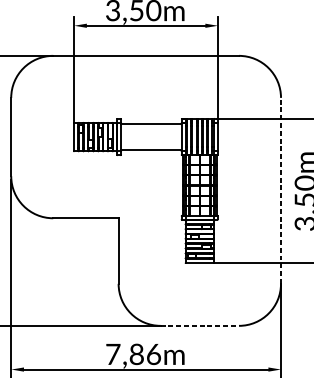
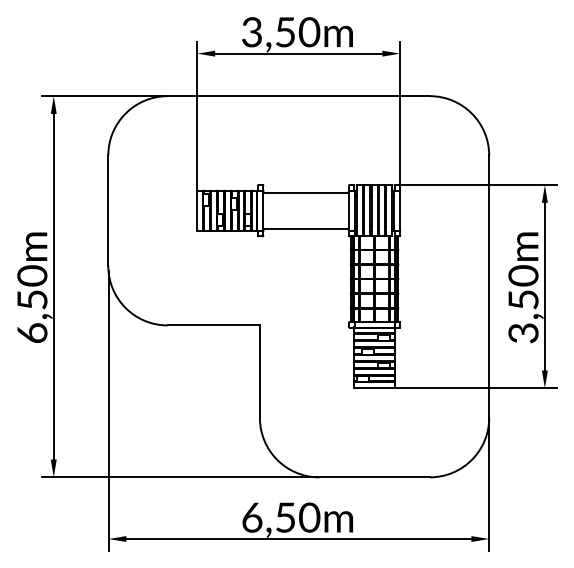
line: (281, 190) -> (489, 286), dashed -> solid
line: (200, 325) -> (375, 477), dashed -> solid
text: (133, 354) -> (281, 517), 7,86m -> 6,50m

